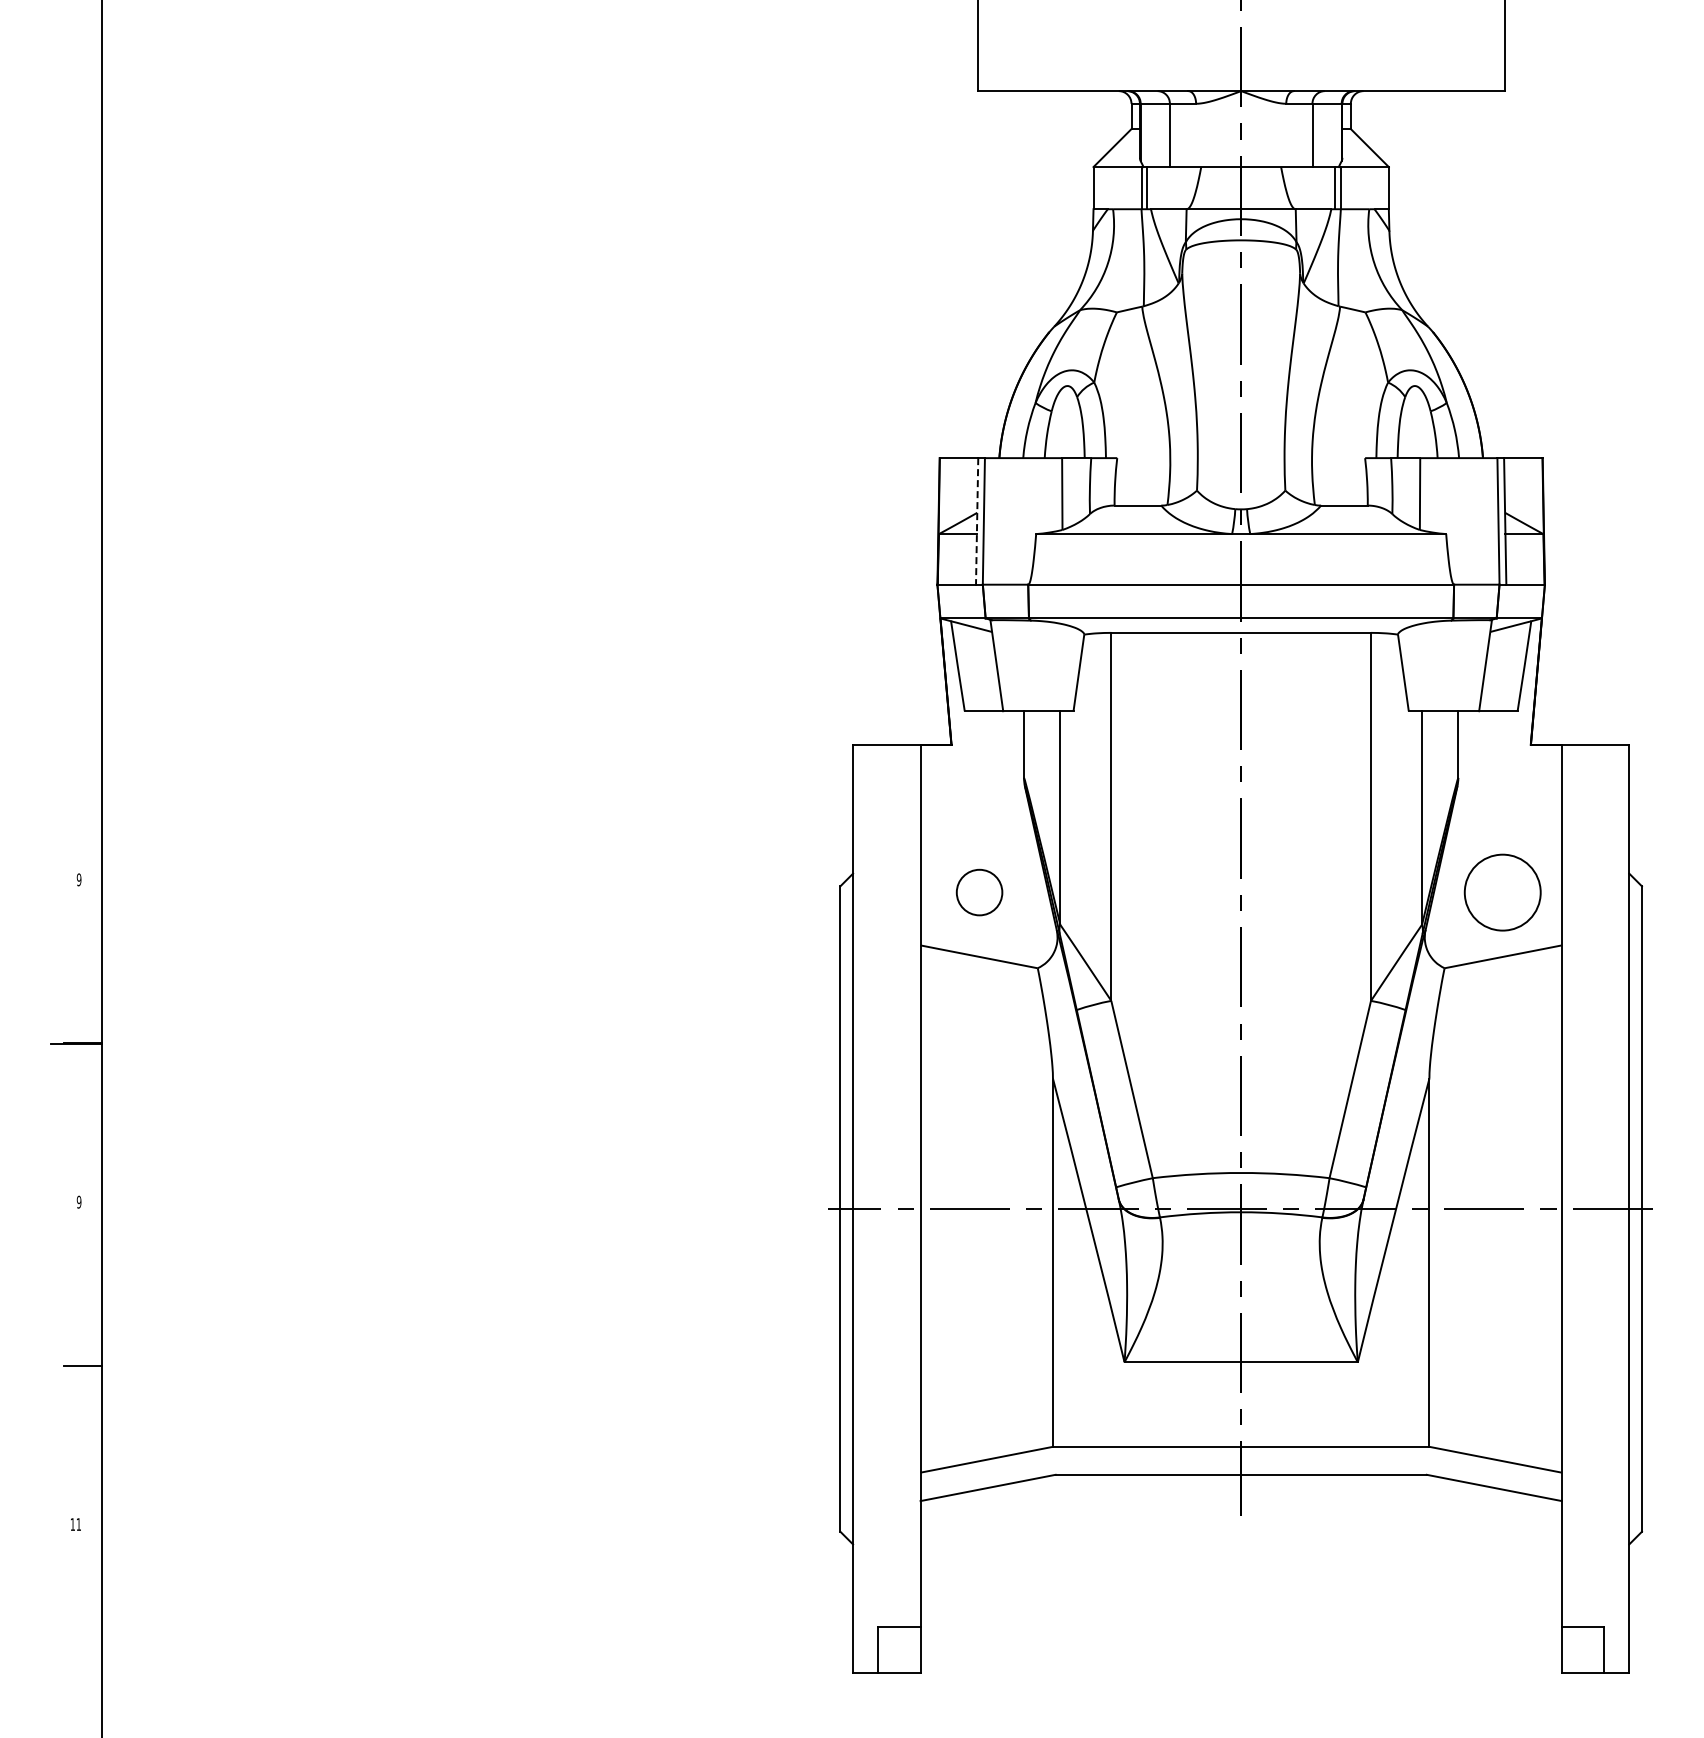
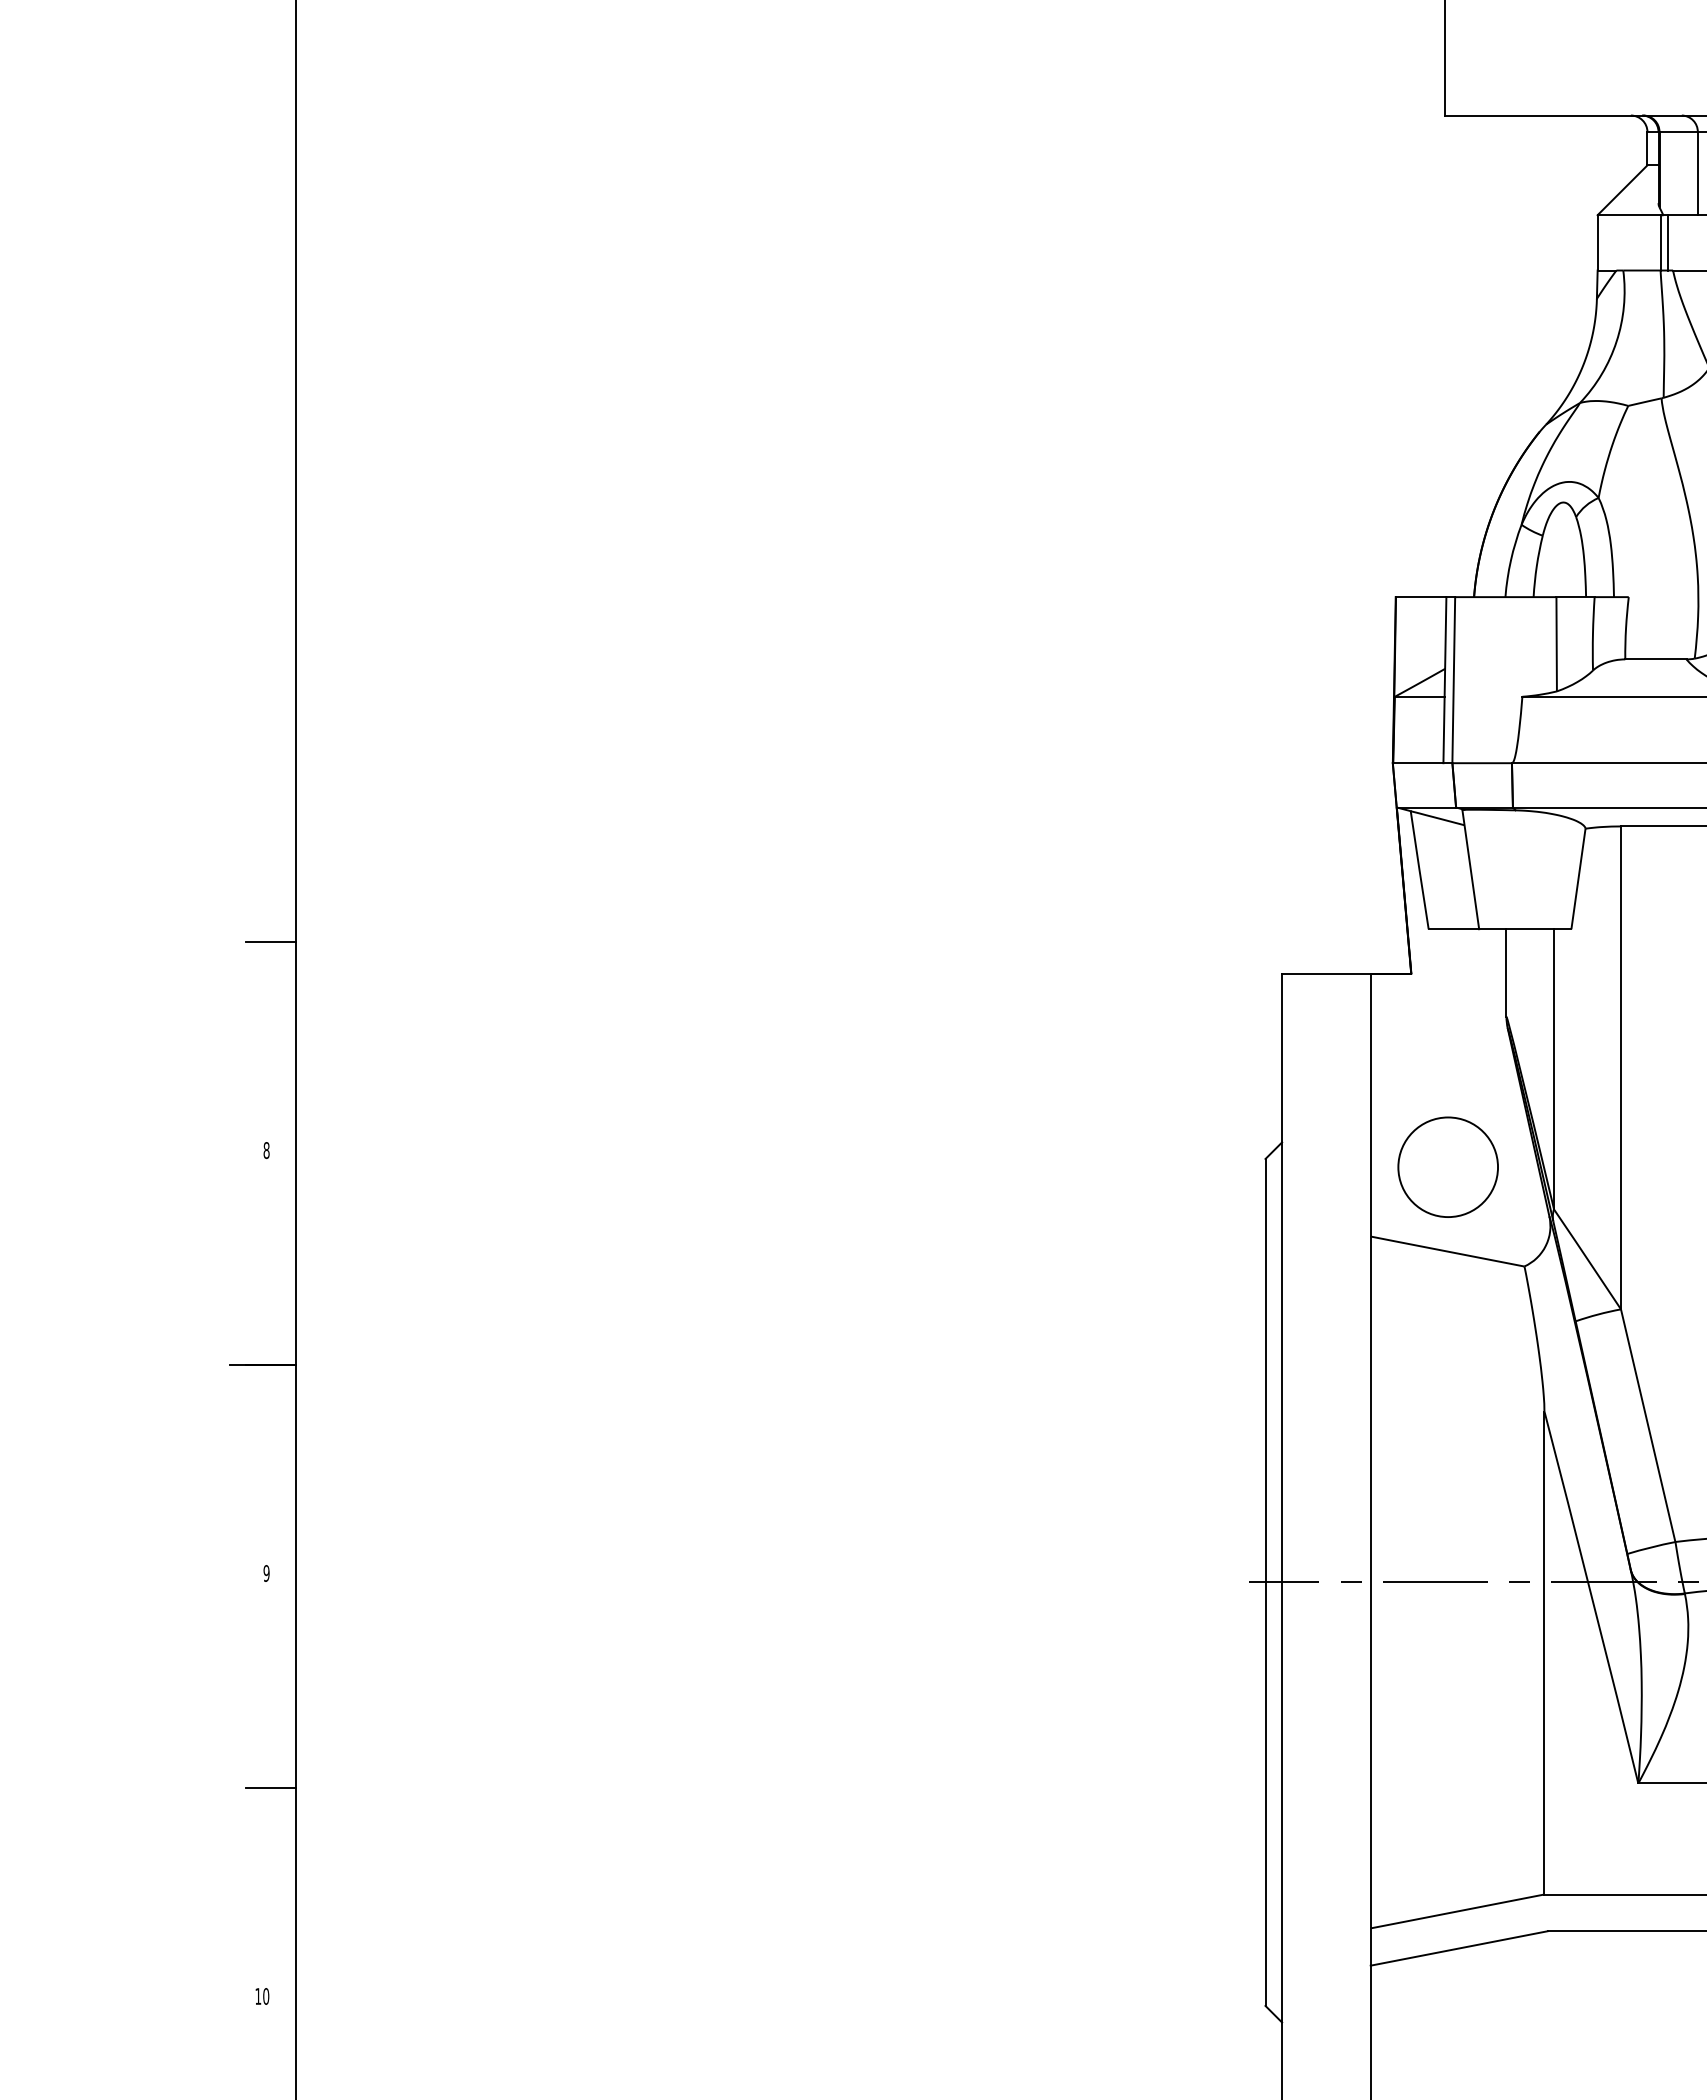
line: (977, 521) -> (1445, 680), dashed -> solid
line: (82, 721) -> (270, 942), added
text: (78, 879) -> (265, 1150), 9 -> 8
circle: (979, 892) -> (1448, 1167), size x1.67
text: (78, 1524) -> (265, 1996), 11 -> 10

